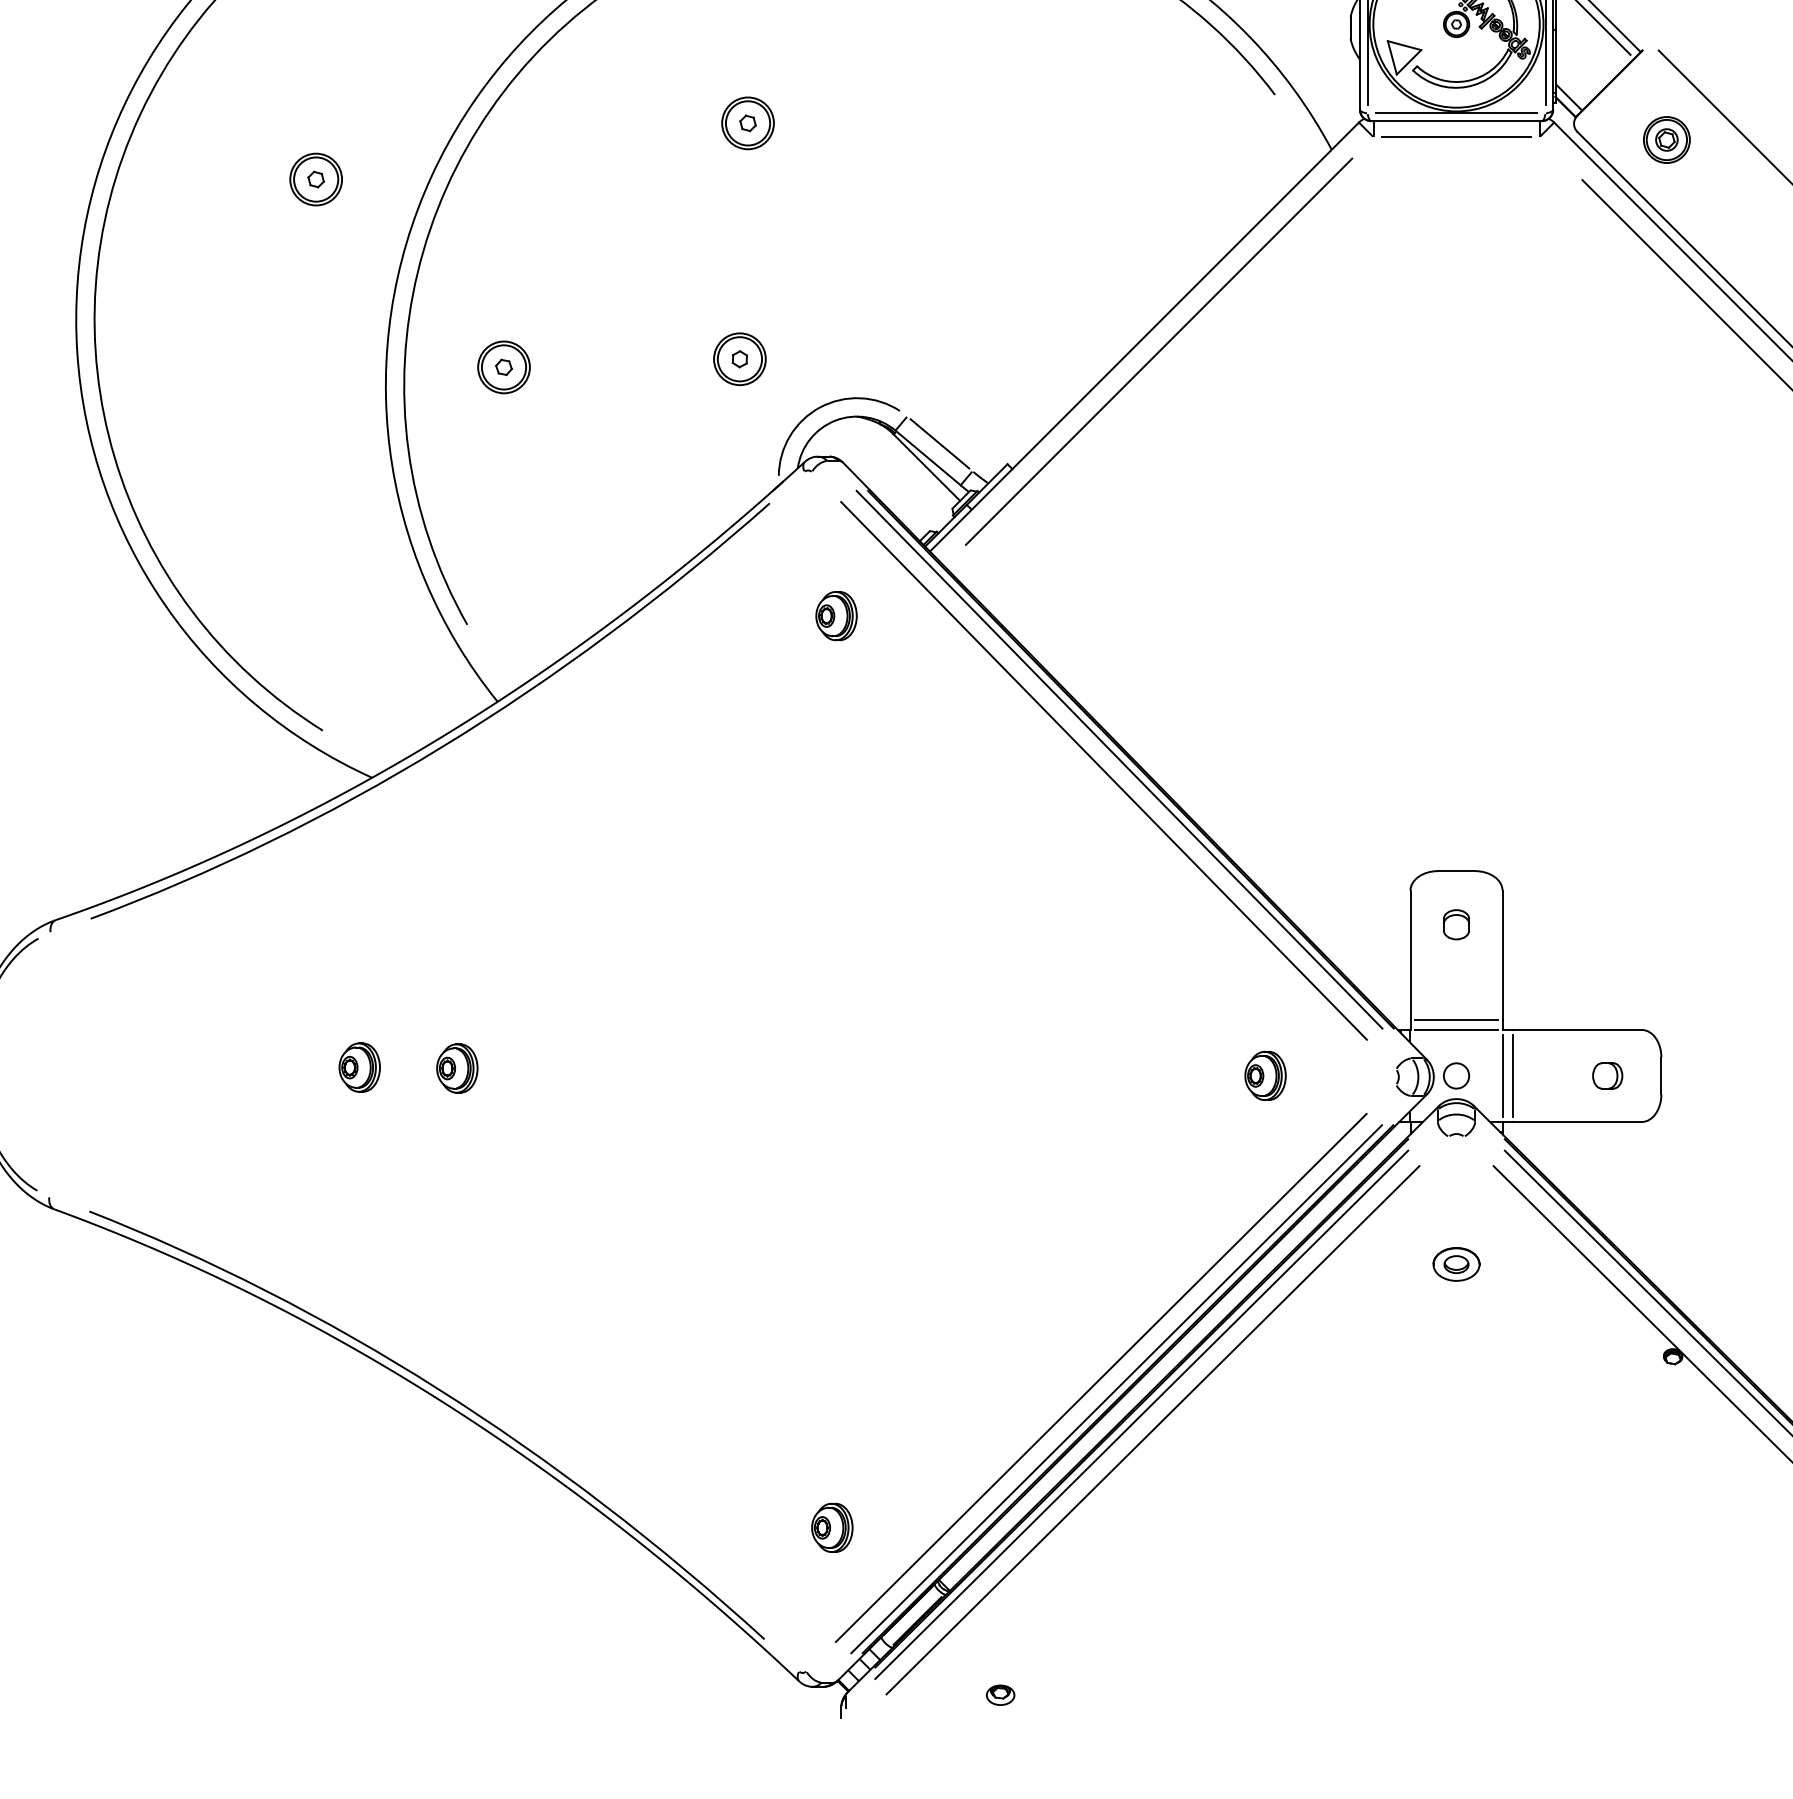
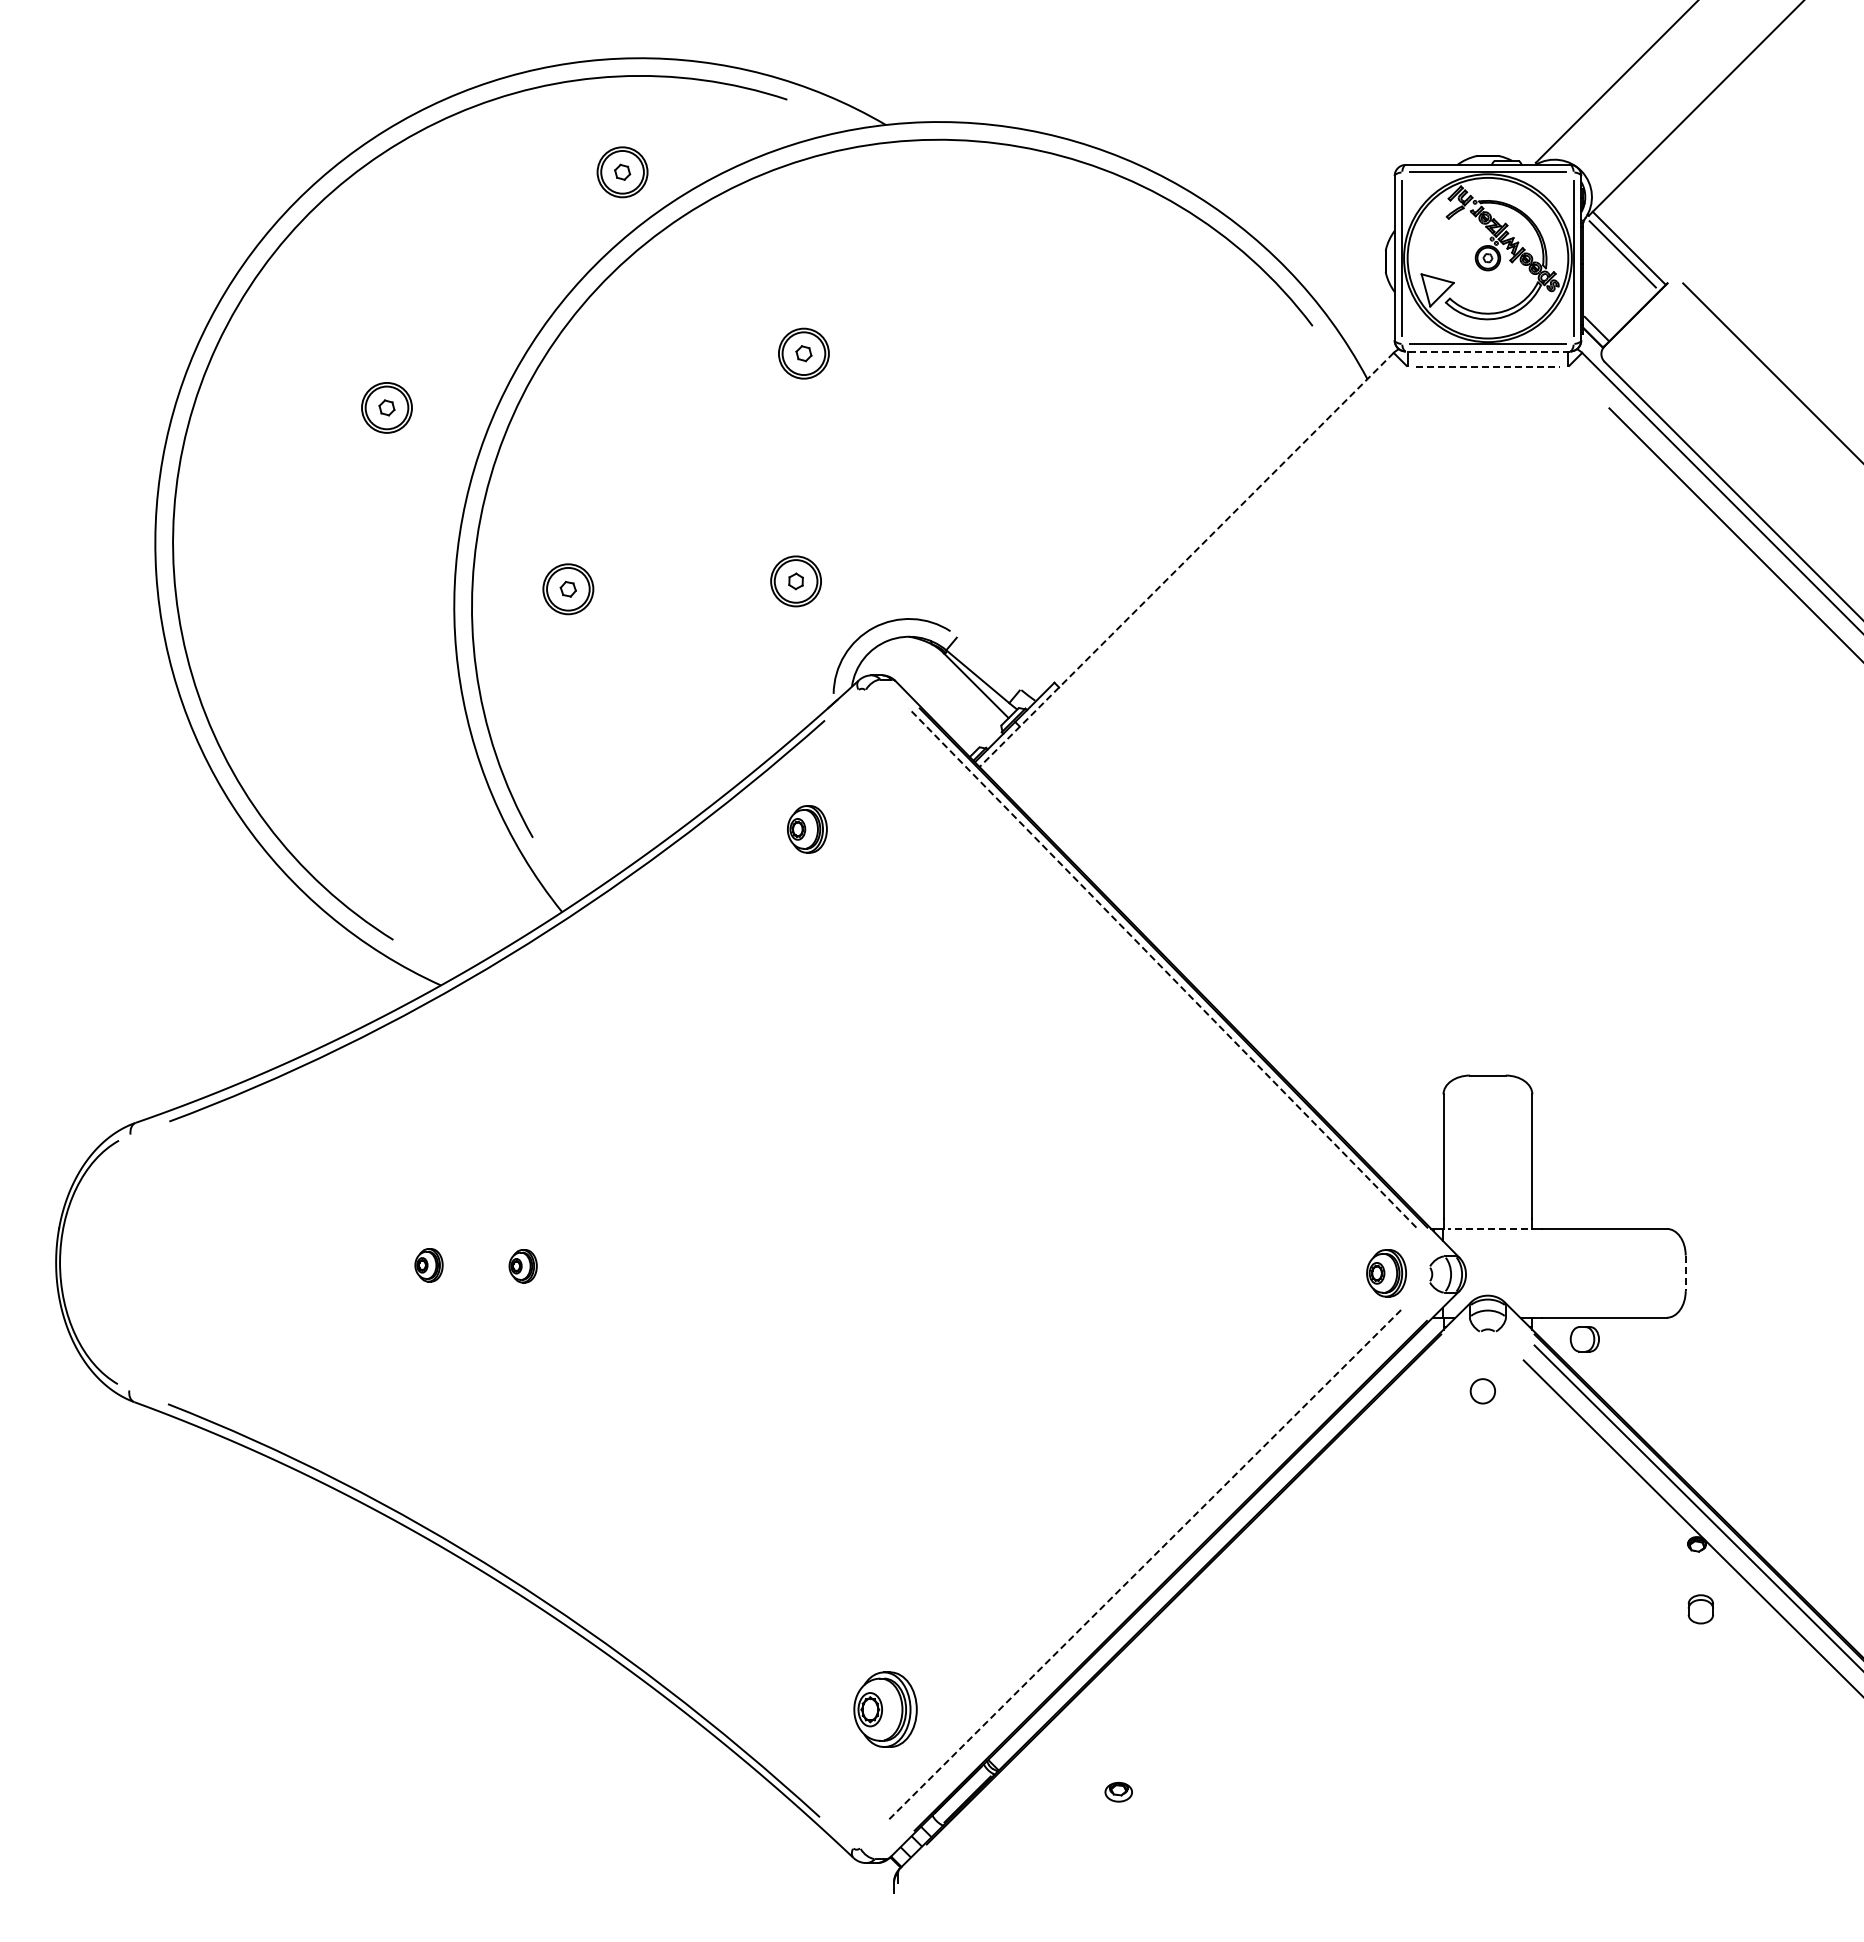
line: (1456, 121) -> (1487, 351), solid -> dashed
line: (1457, 137) -> (1488, 367), solid -> dashed
part: (1667, 139) -> (1691, 369), removed
line: (1144, 336) -> (1186, 559), solid -> dashed
line: (1158, 351) -> (1200, 573), removed
line: (939, 443) -> (988, 662), removed
part: (836, 616) -> (807, 829), moved
line: (1119, 759) -> (1162, 967), solid -> dashed
line: (1103, 770) -> (1147, 978), removed
part: (1456, 924) -> (1700, 1609), moved
line: (1456, 1020) -> (1487, 1219), removed
line: (1456, 1029) -> (1487, 1228), solid -> dashed
part: (359, 1067) -> (428, 1265), size x0.7
part: (456, 1068) -> (522, 1266), size x0.7
part: (1265, 1076) -> (1386, 1273), moved
circle: (1456, 1076) -> (1482, 1391), moved
line: (1502, 1076) -> (1532, 1273), removed
line: (1512, 1076) -> (1541, 1273), removed
part: (1607, 1076) -> (1584, 1339), moved
line: (1661, 1076) -> (1685, 1273), solid -> dashed
part: (1456, 1264) -> (1487, 1455), removed
line: (1100, 1378) -> (1144, 1565), solid -> dashed
line: (1116, 1388) -> (1159, 1575), removed
line: (1141, 1414) -> (1183, 1600), removed
line: (1152, 1430) -> (1194, 1615), removed
part: (831, 1527) -> (884, 1709), size x1.6
part: (1000, 1695) -> (1118, 1792), moved

